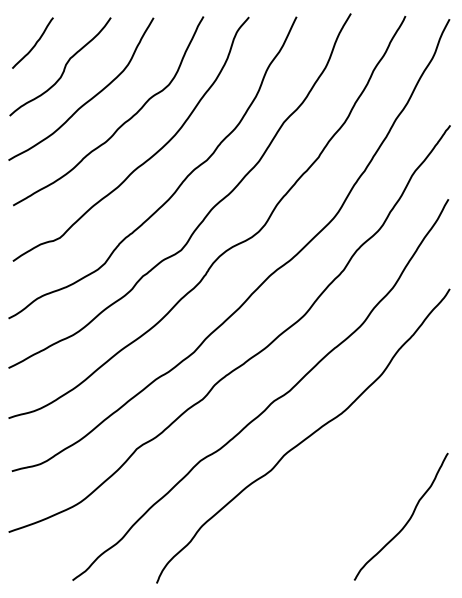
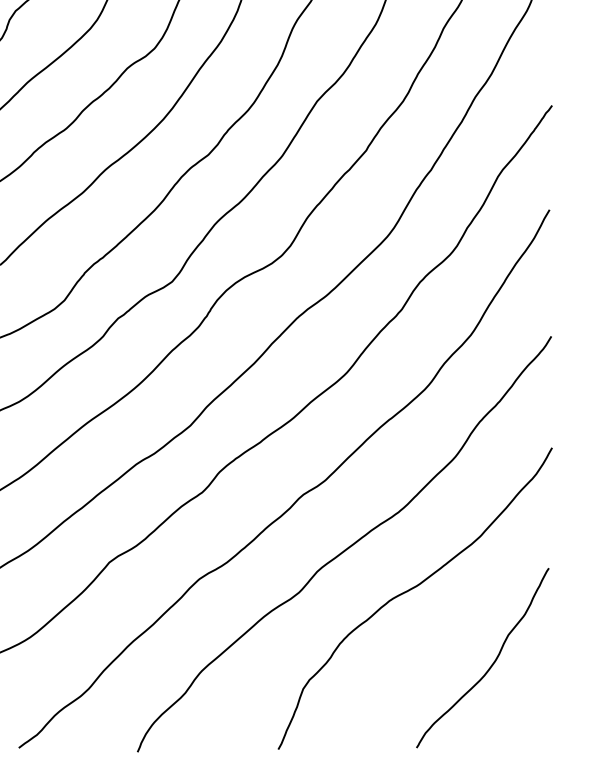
curve: (351, 468) -> (412, 589), added

